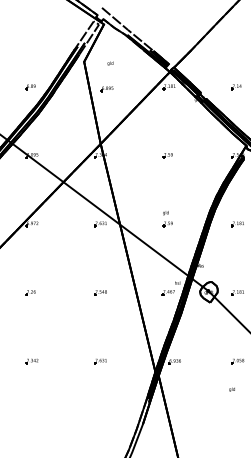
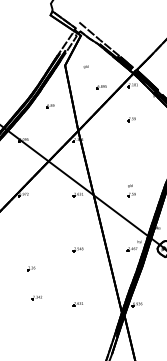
part: (30, 87) -> (50, 106), moved
part: (106, 89) -> (101, 87), moved
part: (167, 155) -> (131, 119), moved
part: (30, 292) -> (31, 268), moved
part: (31, 361) -> (36, 297), moved

